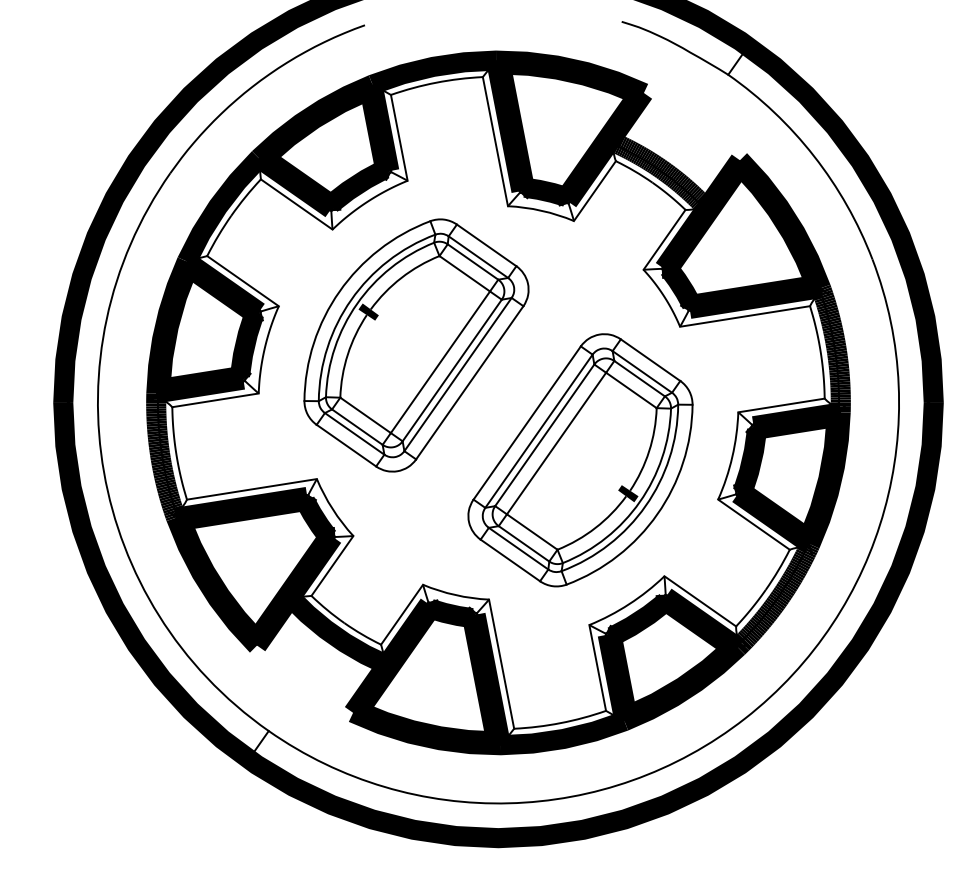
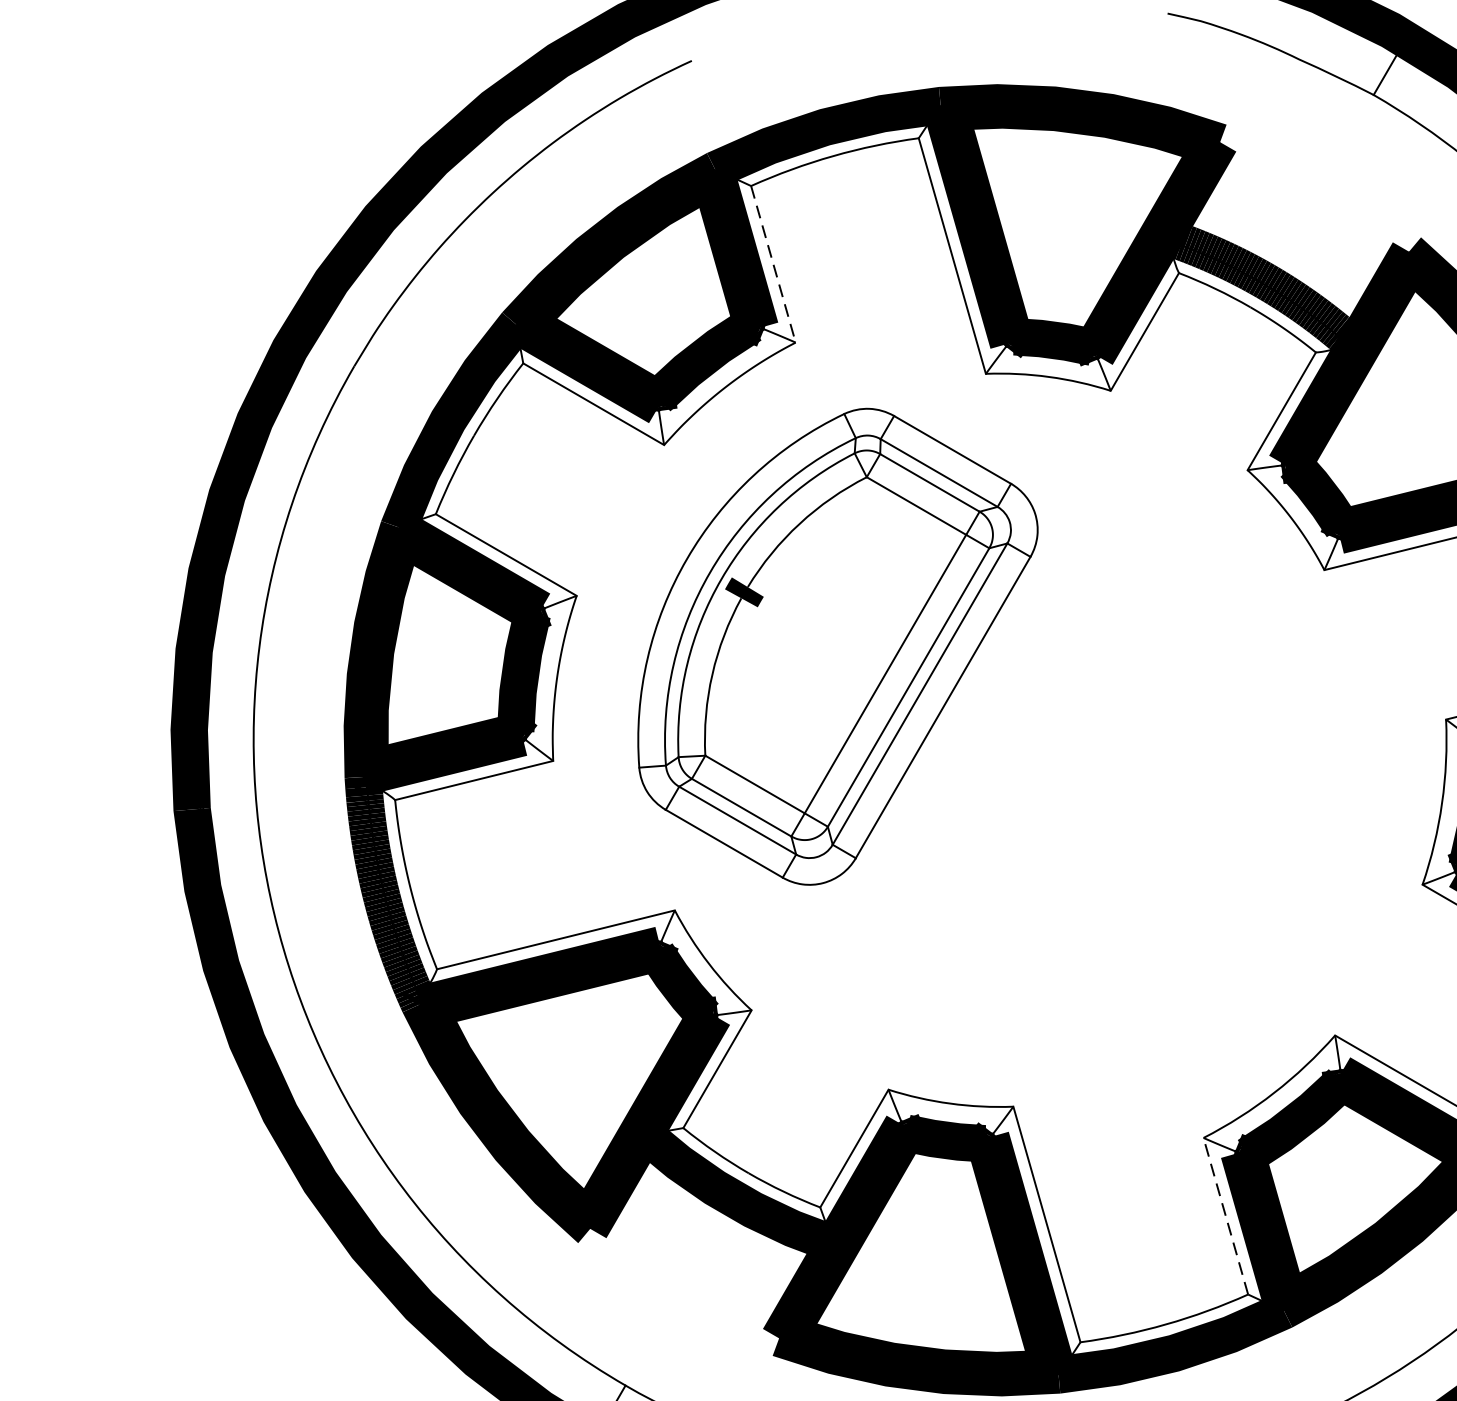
line: (399, 137) -> (773, 263), solid -> dashed
part: (580, 460) -> (1160, 834), removed
line: (597, 667) -> (1225, 1215), solid -> dashed

